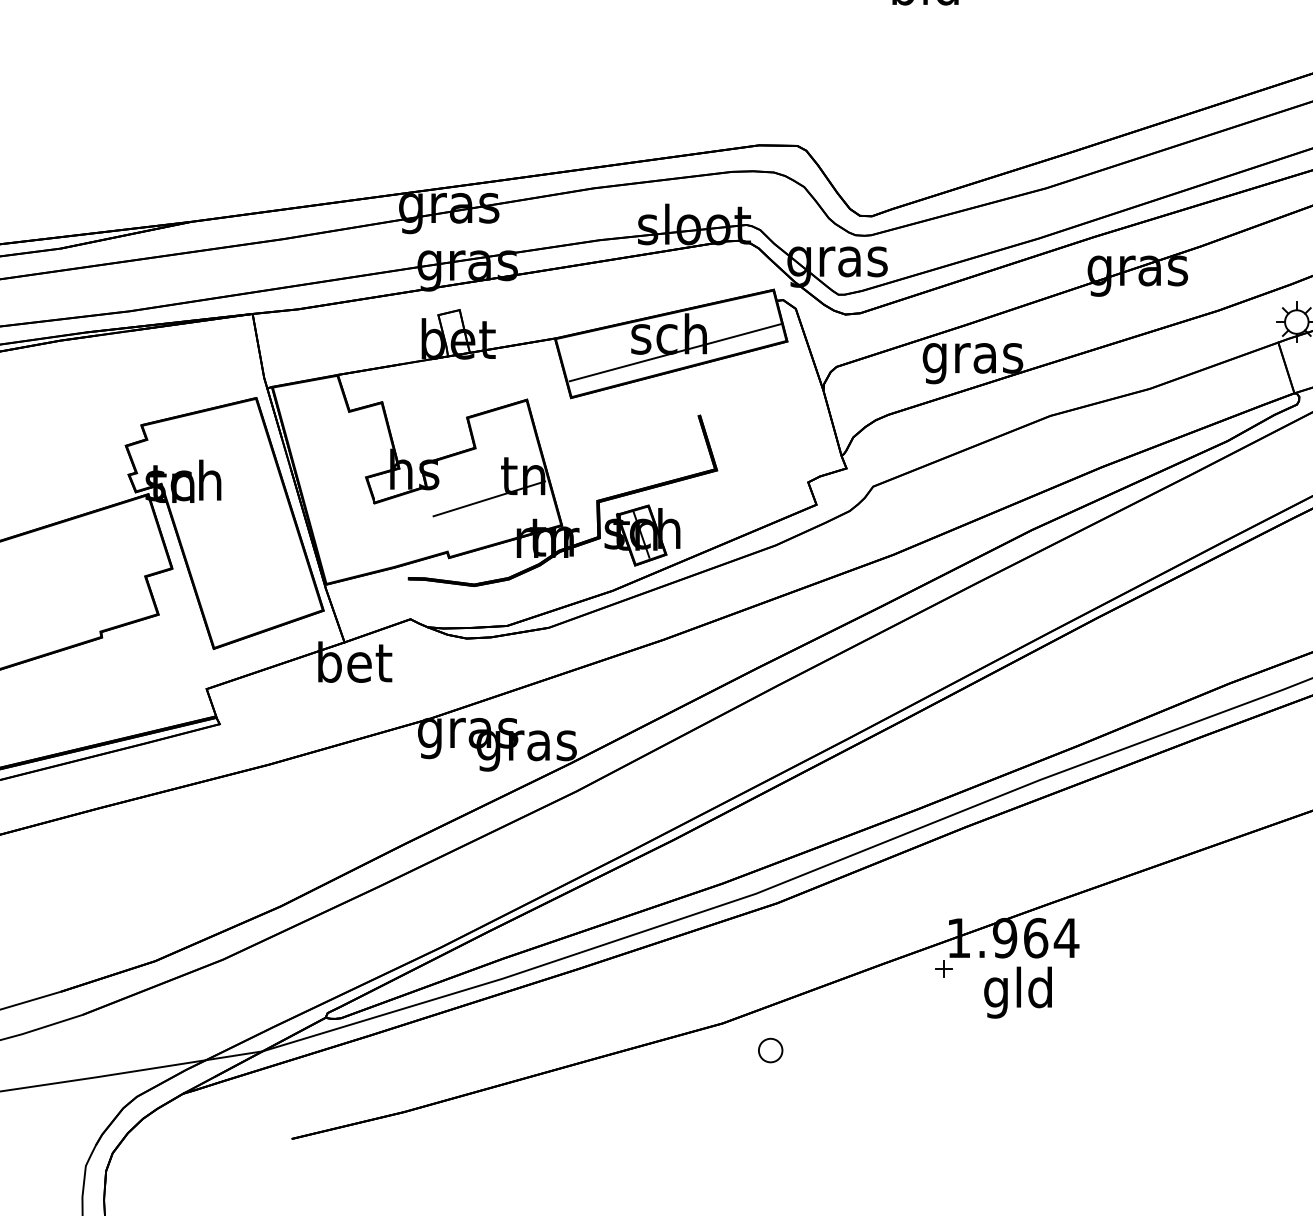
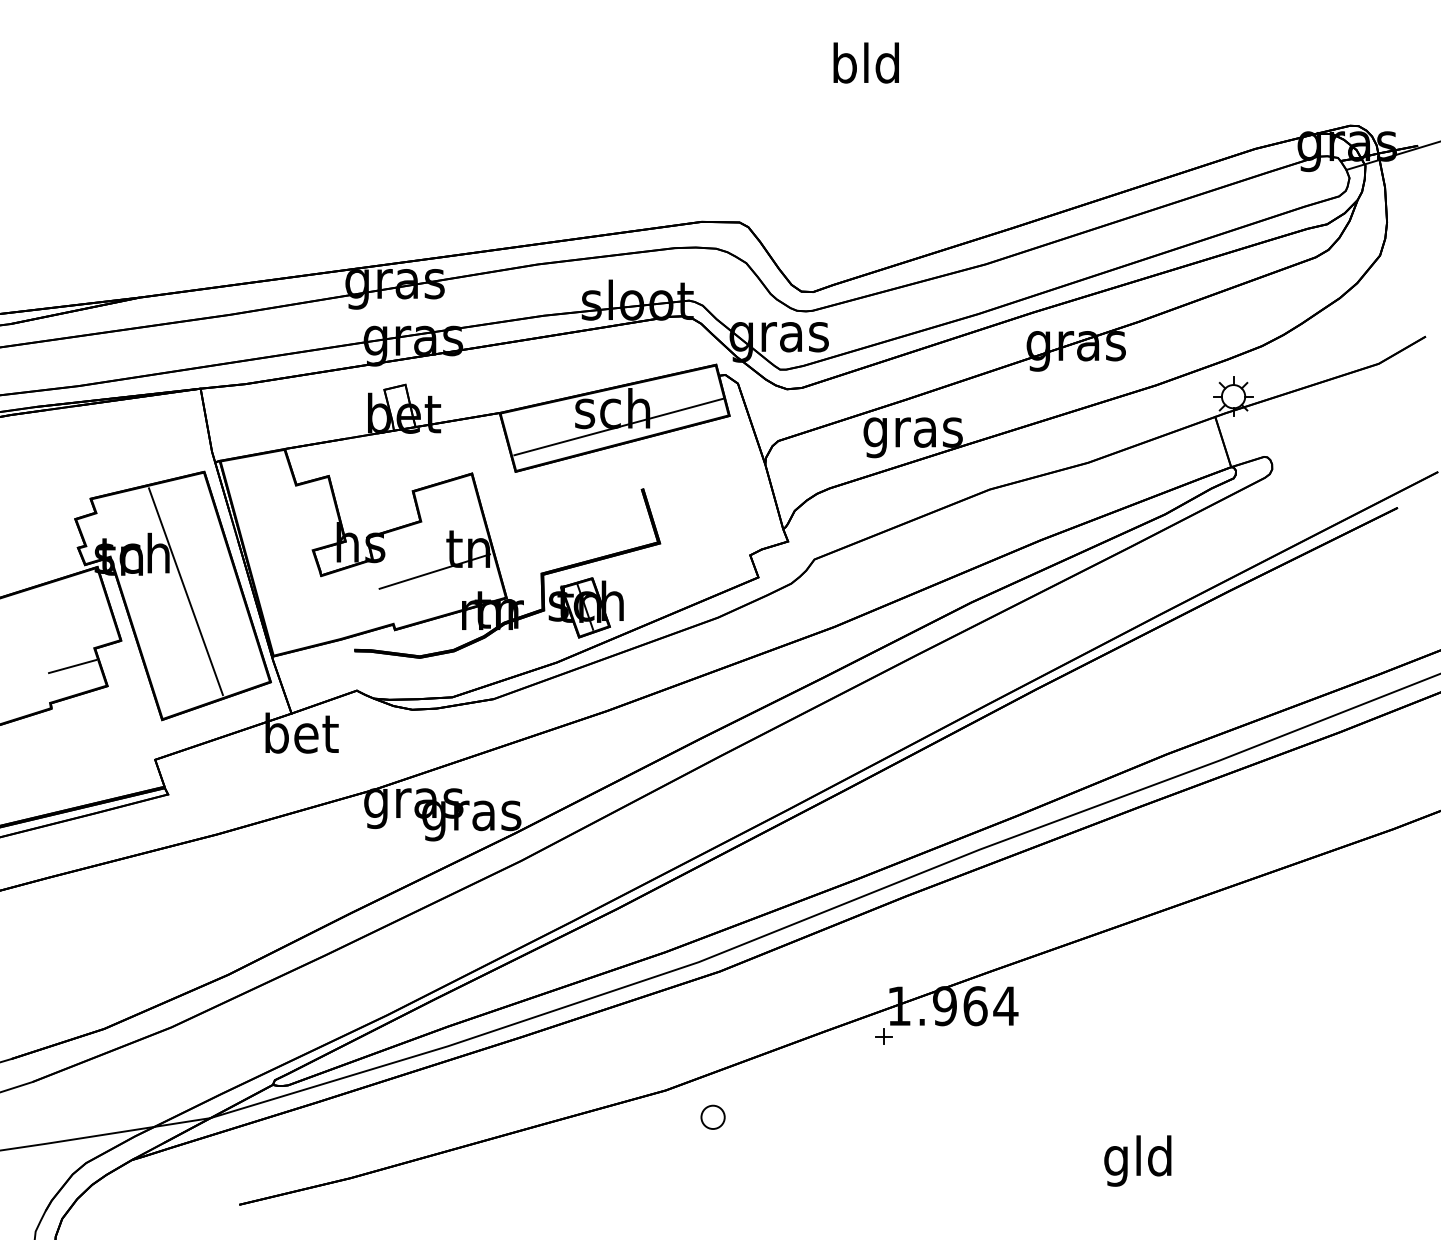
line: (237, 518) -> (185, 591), added
line: (123, 594) -> (72, 666), added
text: (1017, 992) -> (1137, 1160), moved

